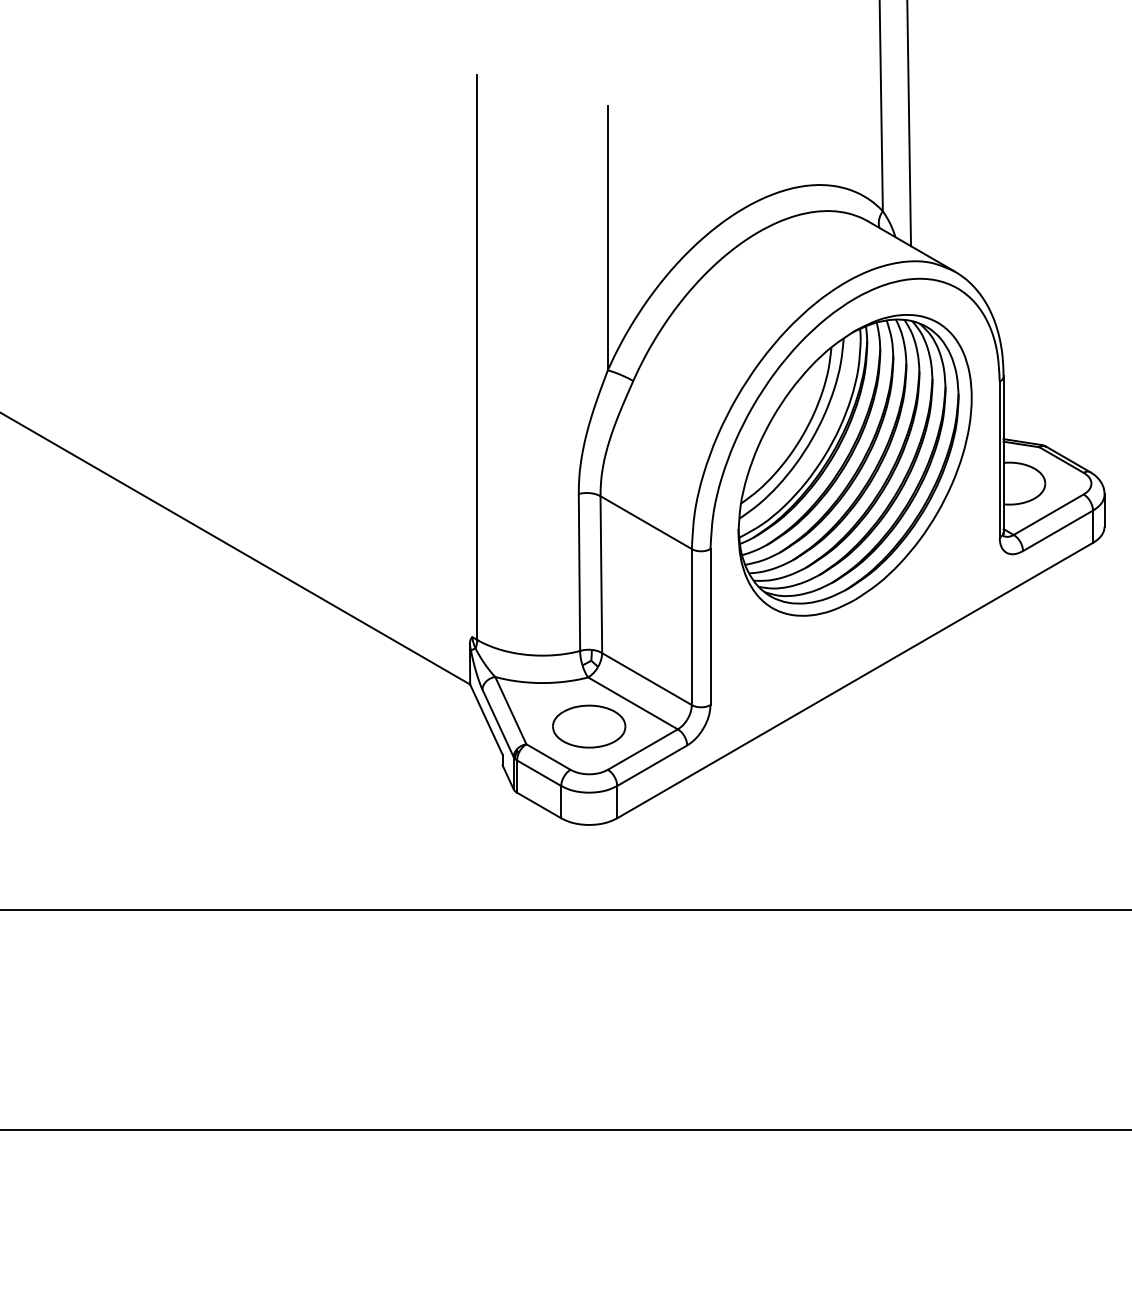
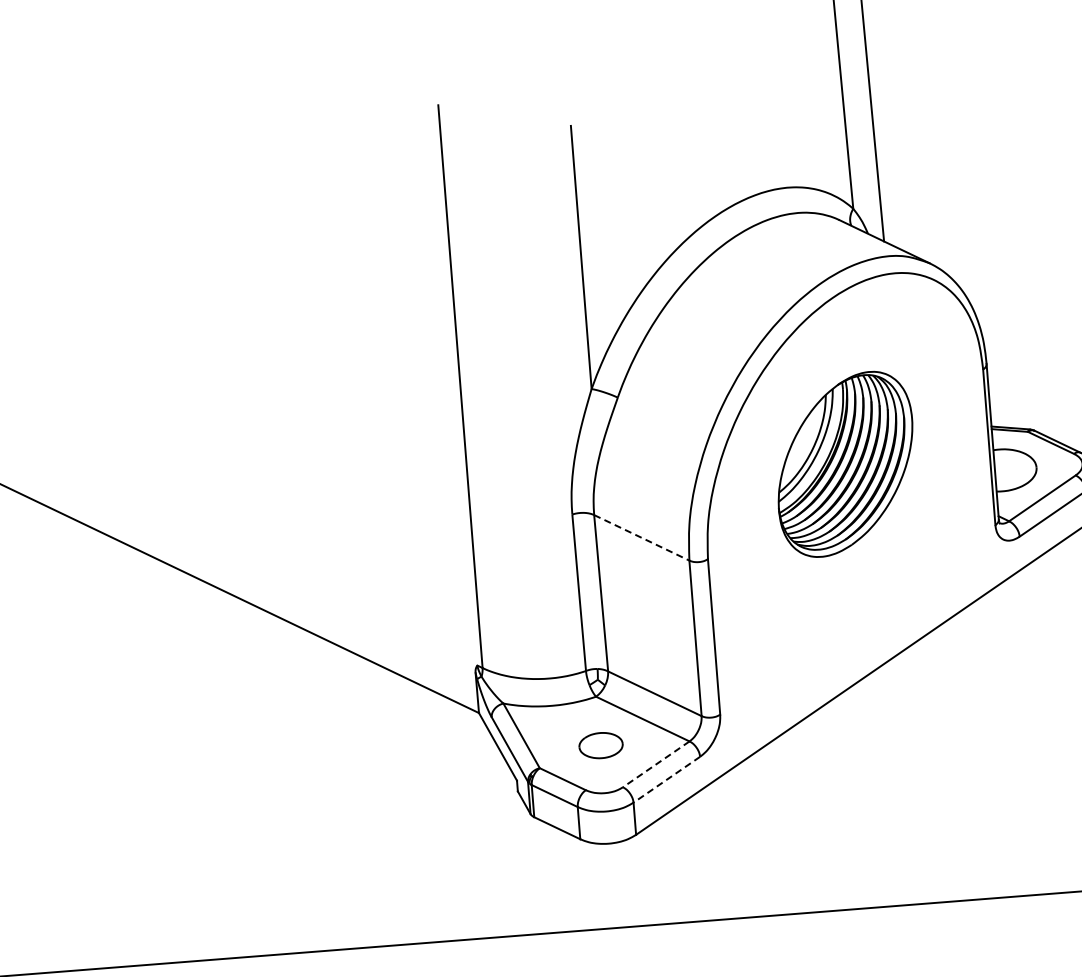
part: (854, 465) -> (844, 464), size x0.6
line: (646, 522) -> (642, 537), solid -> dashed
part: (589, 726) -> (601, 745), size x0.6
line: (642, 749) -> (655, 764), solid -> dashed
line: (651, 766) -> (666, 780), solid -> dashed

